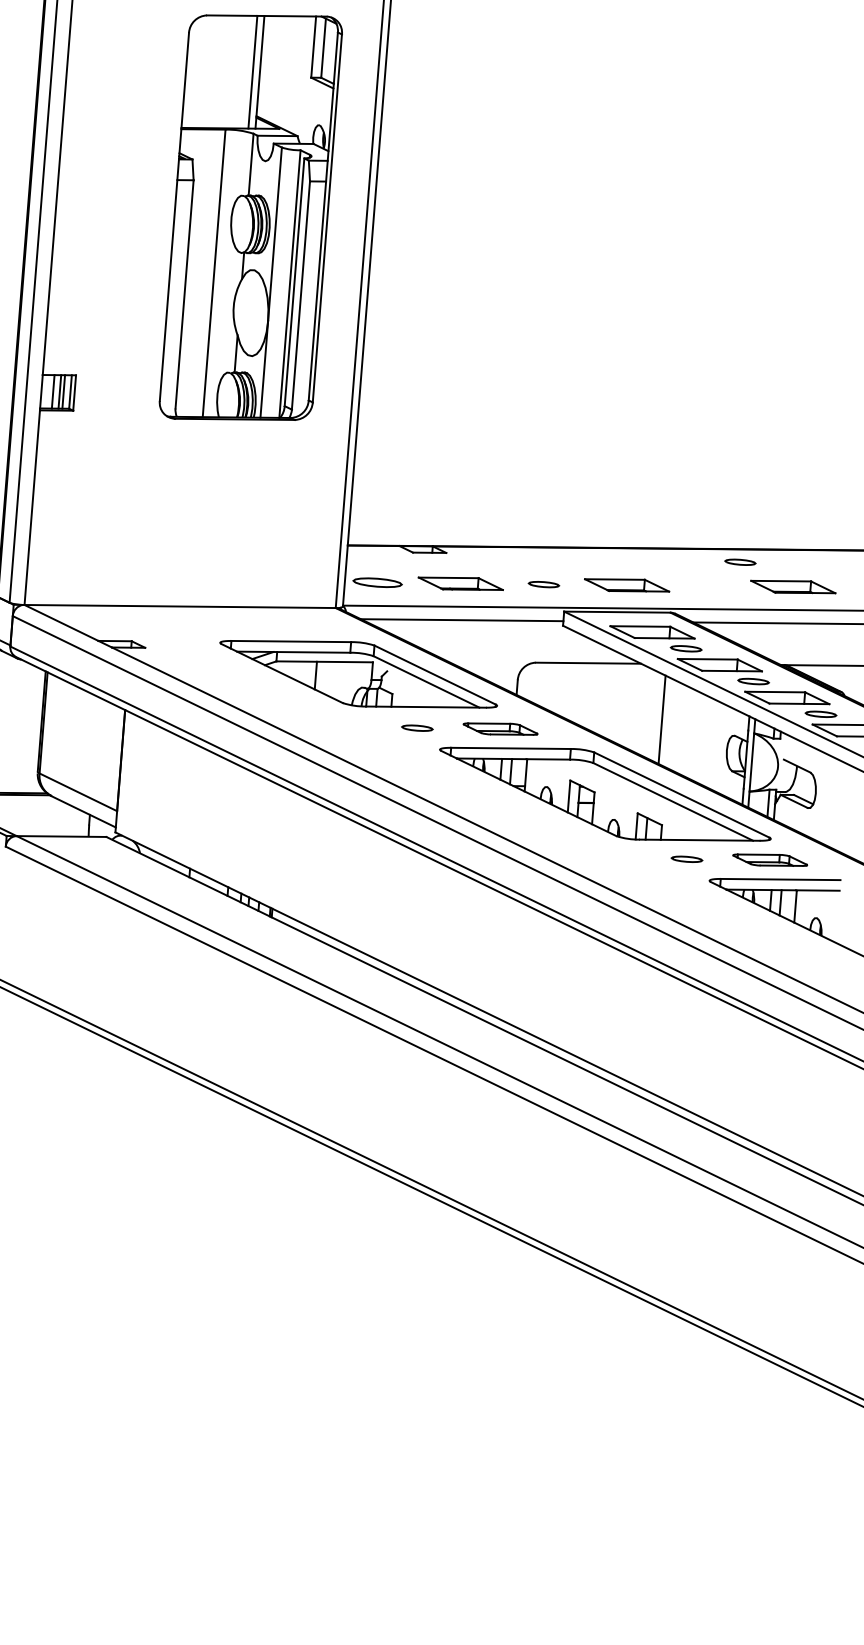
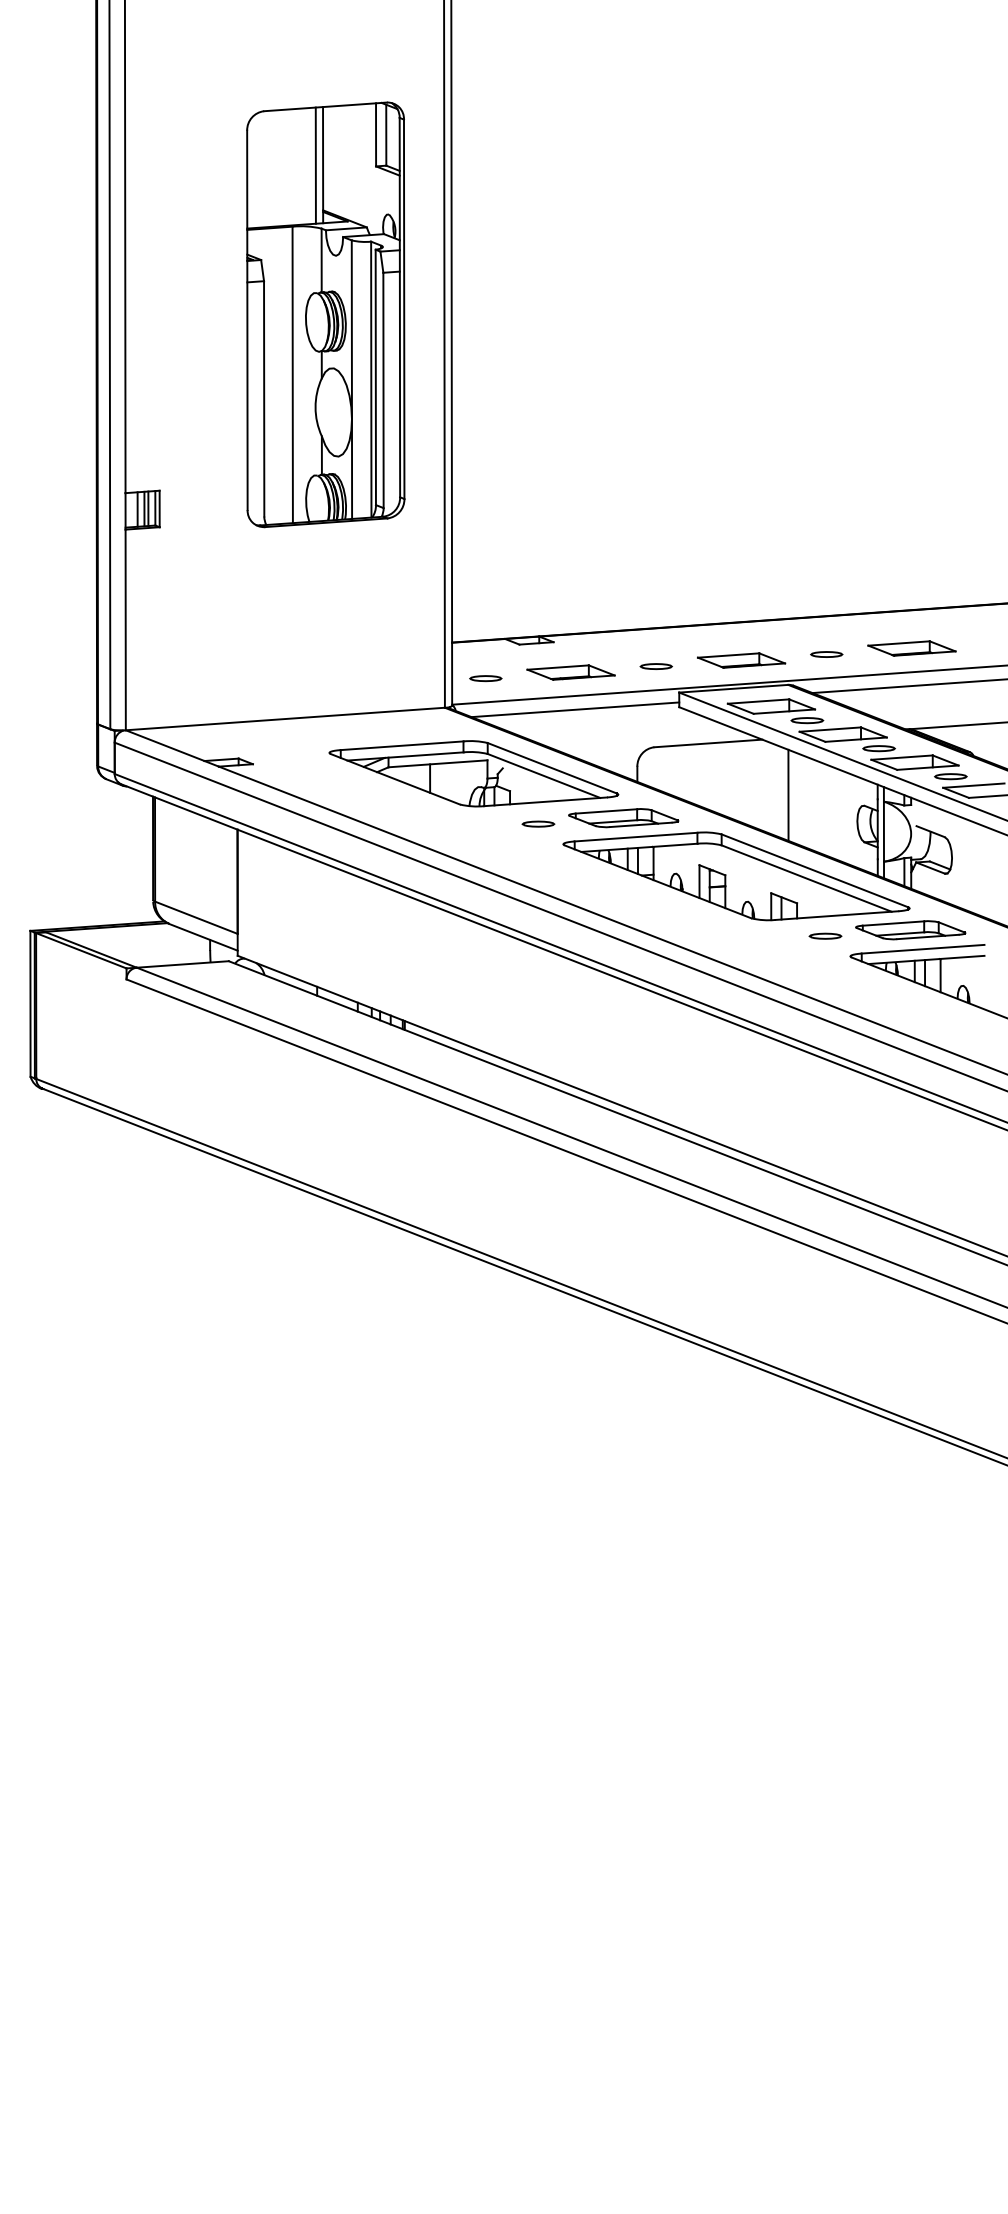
part: (740, 562) -> (826, 654), moved
part: (377, 582) -> (485, 678), size x0.62
part: (500, 729) -> (623, 818), size x1.43
part: (769, 860) -> (910, 930), size x1.43

